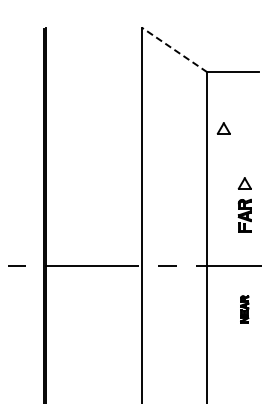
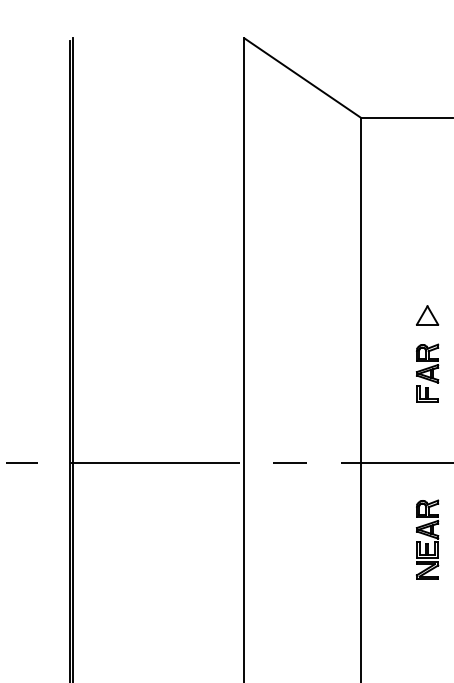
line: (174, 50) -> (302, 78), dashed -> solid
part: (223, 128) -> (389, 217), removed
part: (244, 309) -> (426, 539), size x1.67

